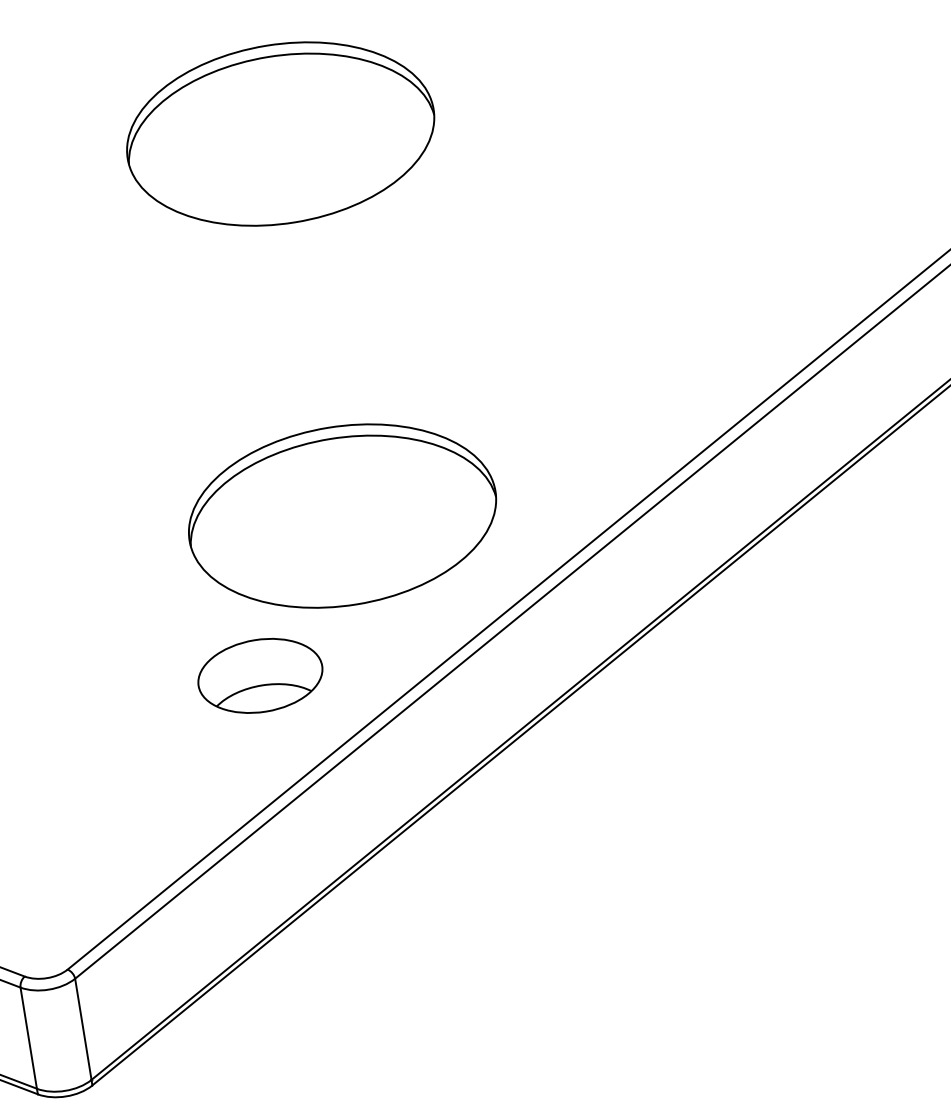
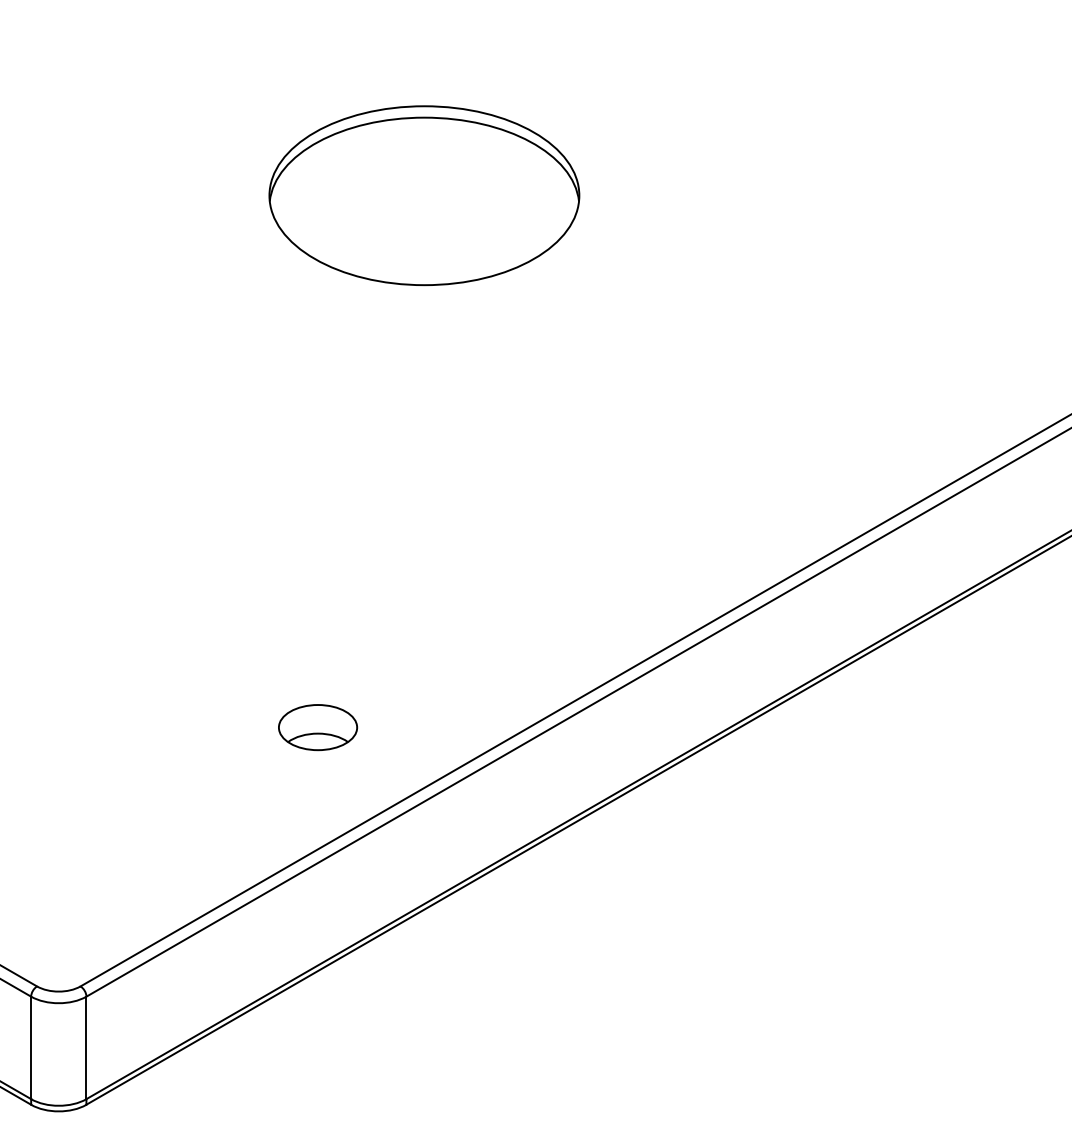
part: (342, 515) -> (424, 582), removed
part: (261, 675) -> (318, 727), size x0.62

